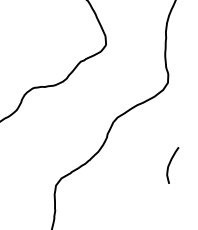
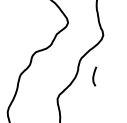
curve: (171, 164) -> (94, 76), moved

